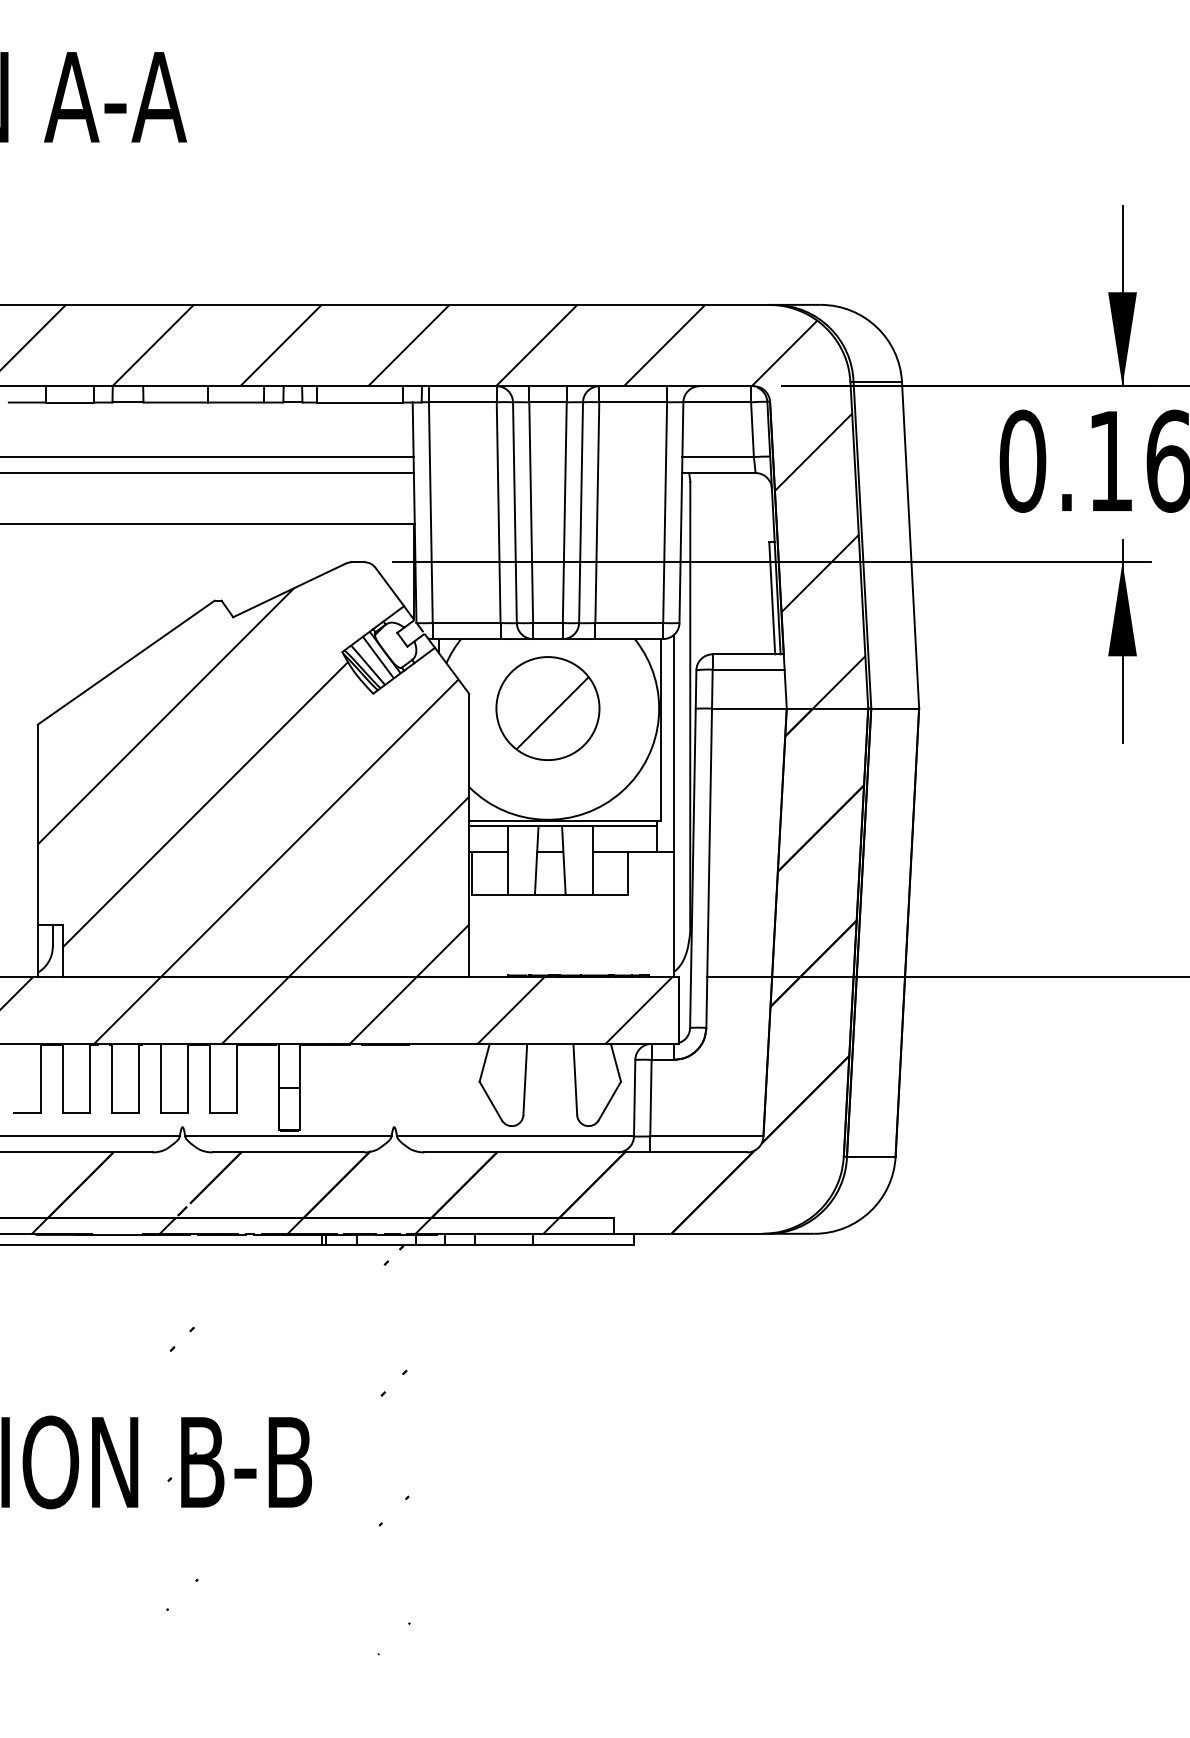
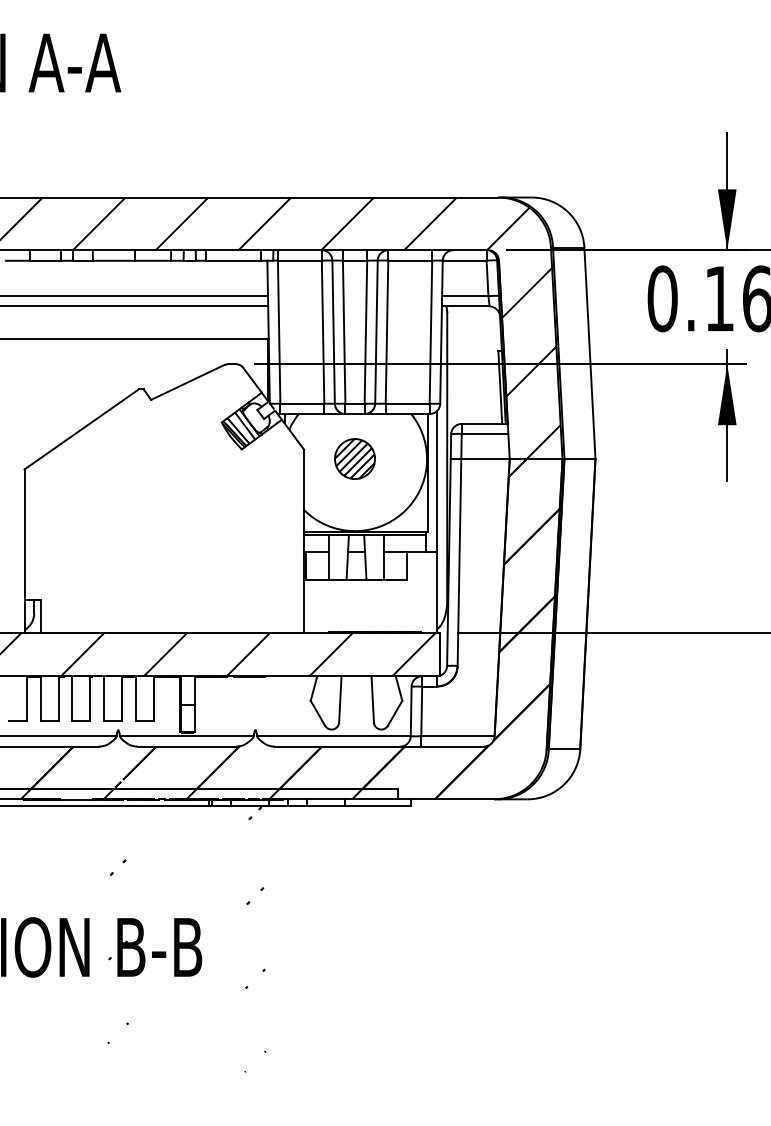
part: (547, 707) -> (354, 458), size x0.6
hatch: (253, 781) -> (164, 506), removed

